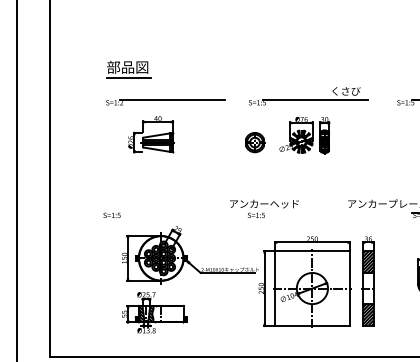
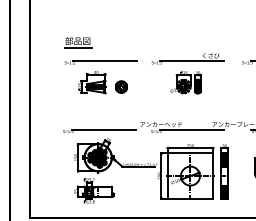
part: (255, 141) -> (121, 86), moved
line: (171, 212) -> (104, 129), added
line: (314, 212) -> (191, 129), added

